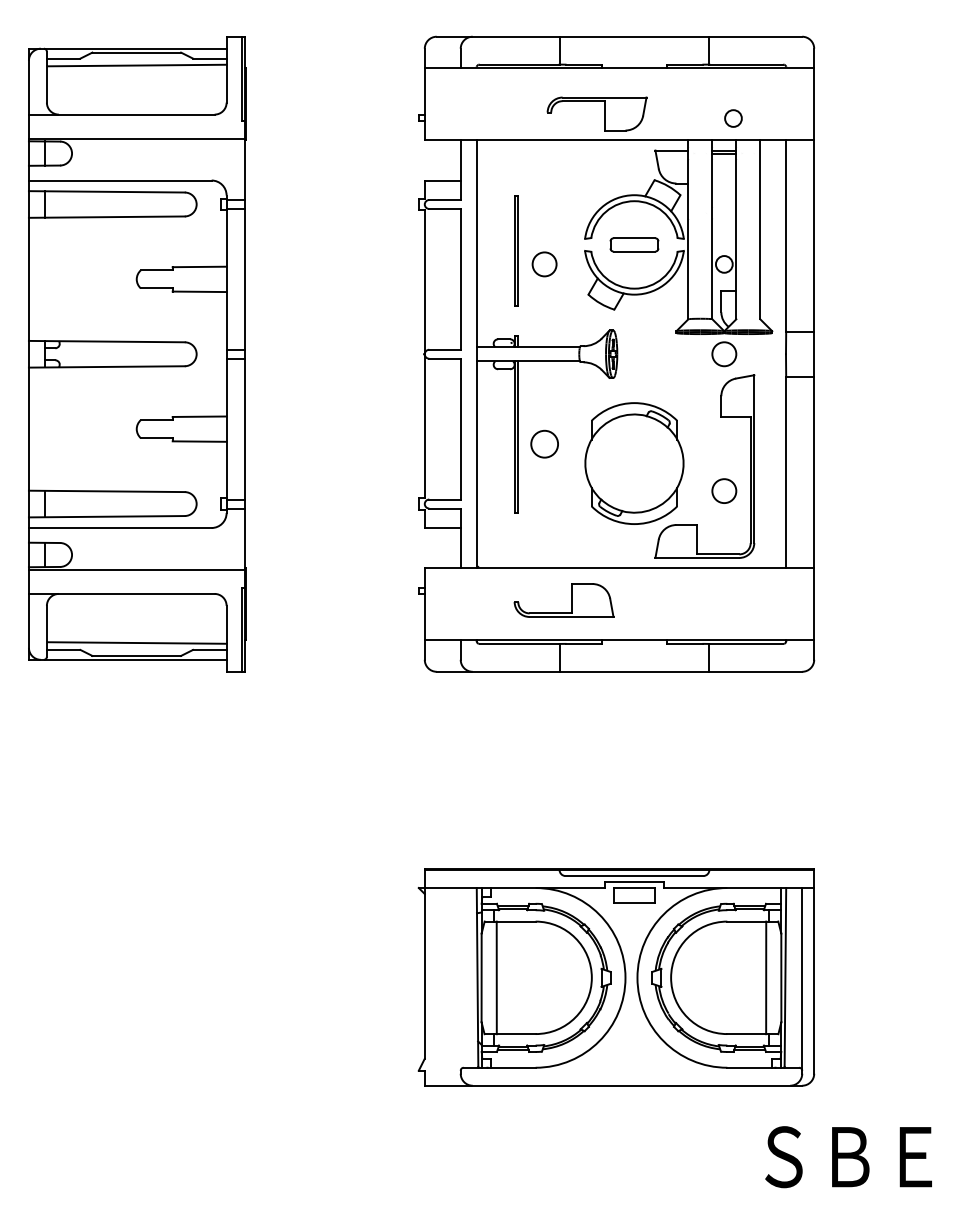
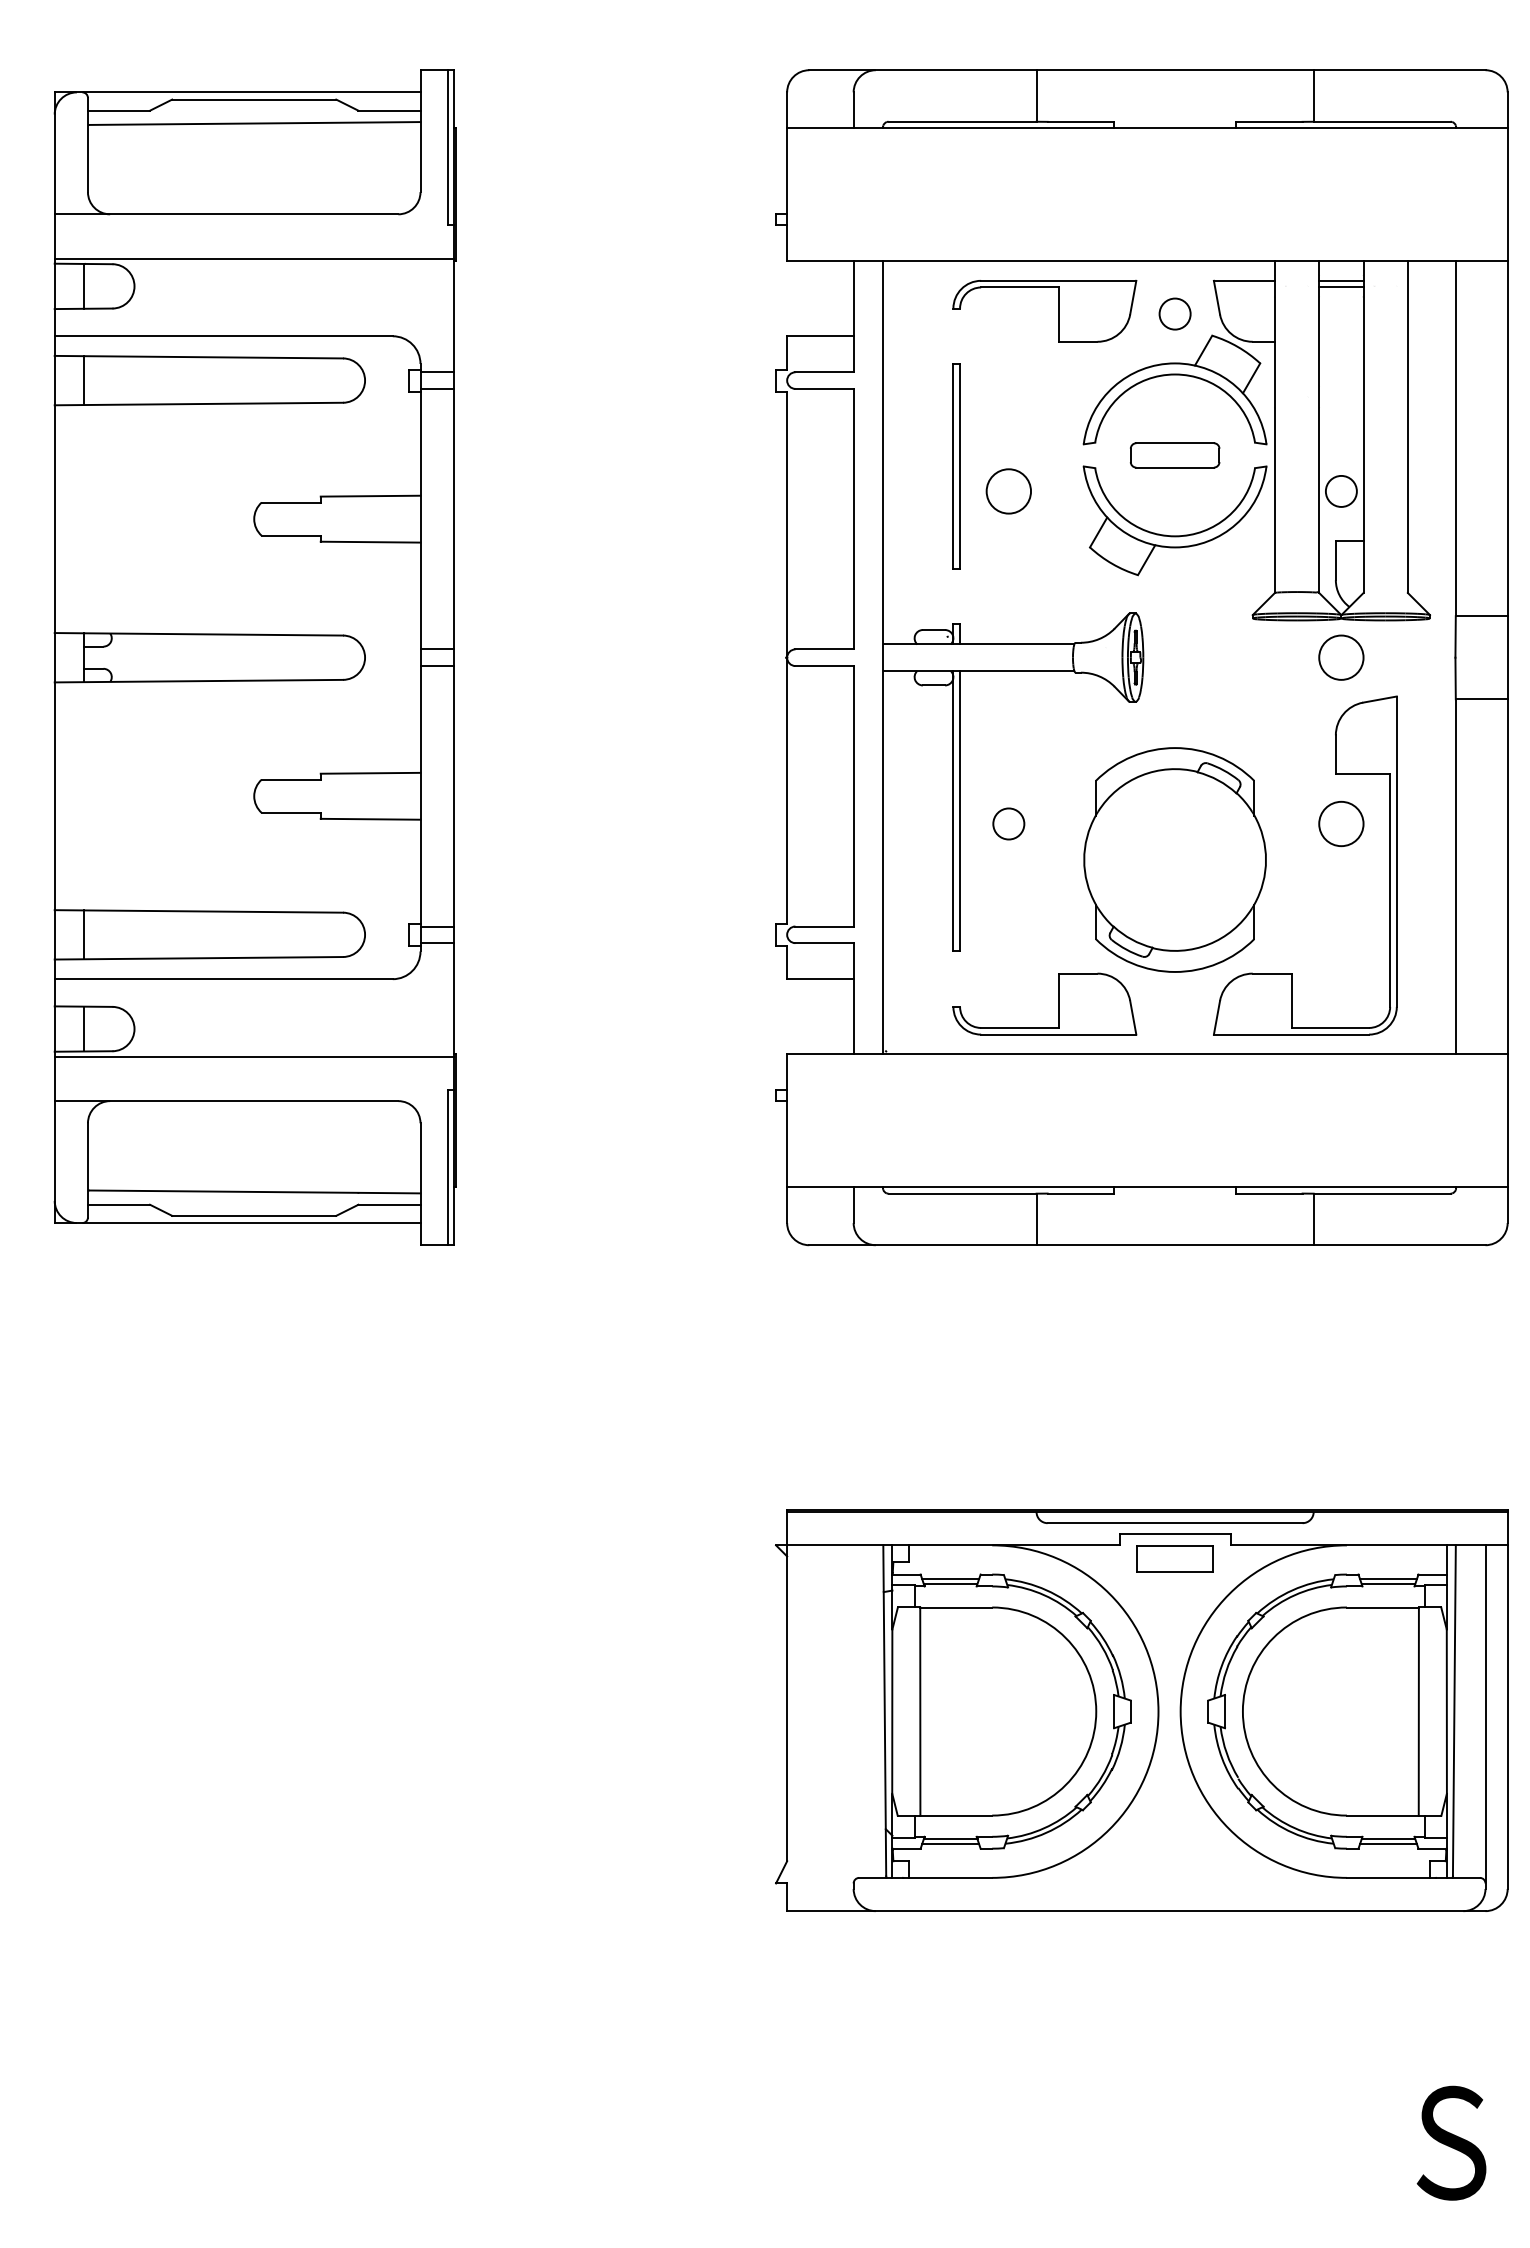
part: (604, 113) -> (1058, 310), moved
circle: (733, 118) -> (1175, 314), moved
circle: (544, 443) -> (1008, 822), size x0.62
circle: (724, 490) -> (1341, 822), moved
part: (571, 600) -> (1058, 1004), moved
part: (616, 977) -> (1141, 1710), moved

